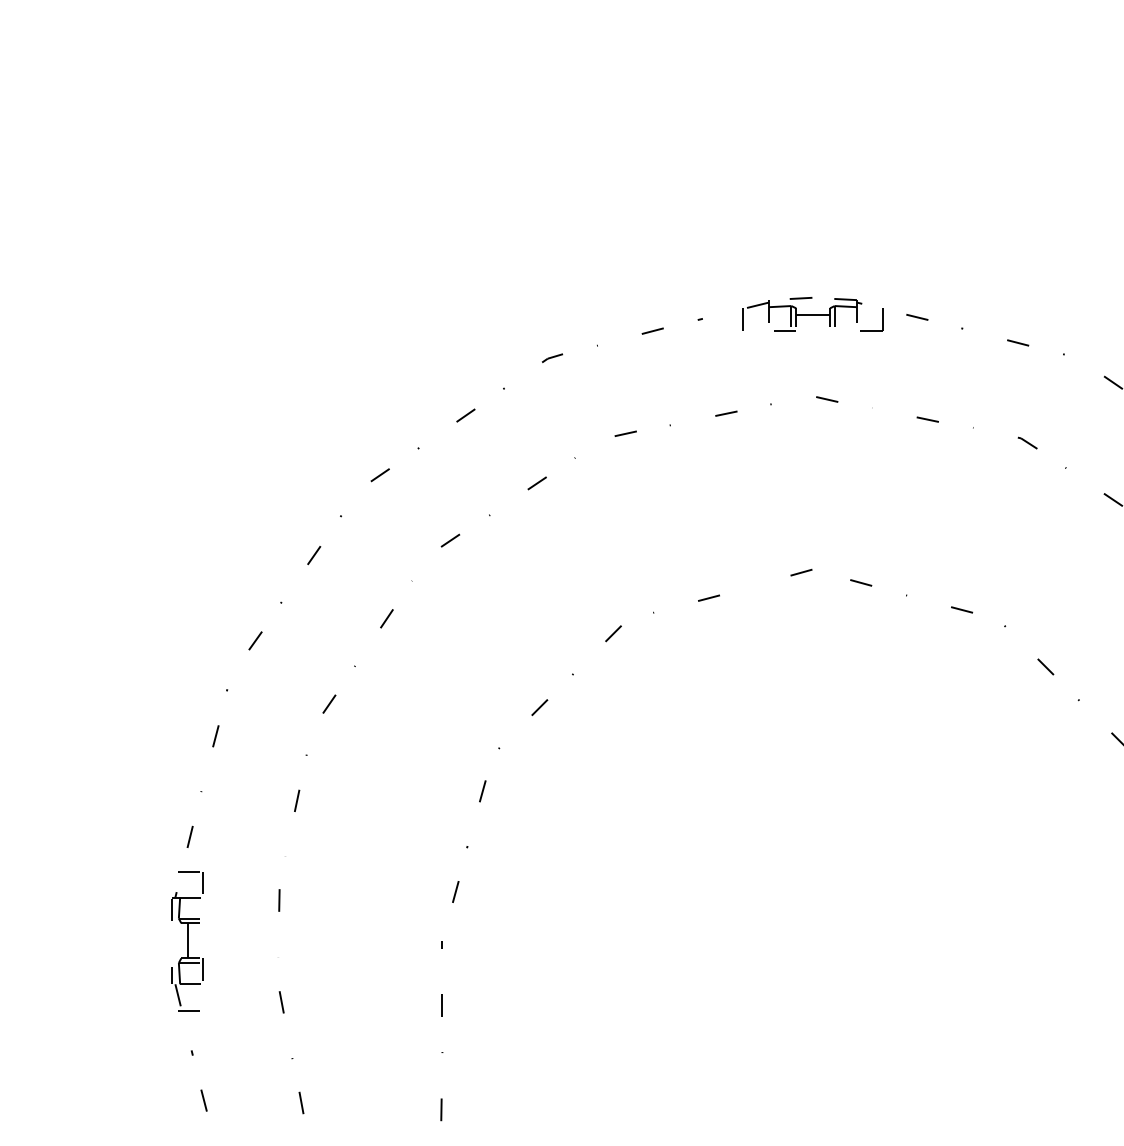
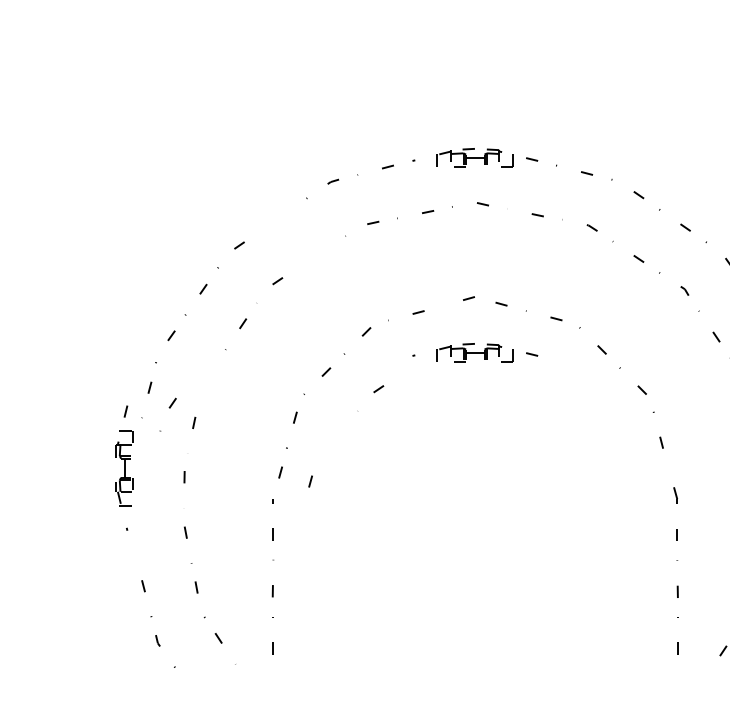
line: (455, 420) -> (280, 215), removed
line: (527, 488) -> (319, 252), removed
part: (813, 671) -> (475, 352), added
line: (323, 713) -> (169, 408), moved
line: (628, 746) -> (374, 393), added
line: (510, 908) -> (310, 481), added
part: (187, 939) -> (124, 467), moved

